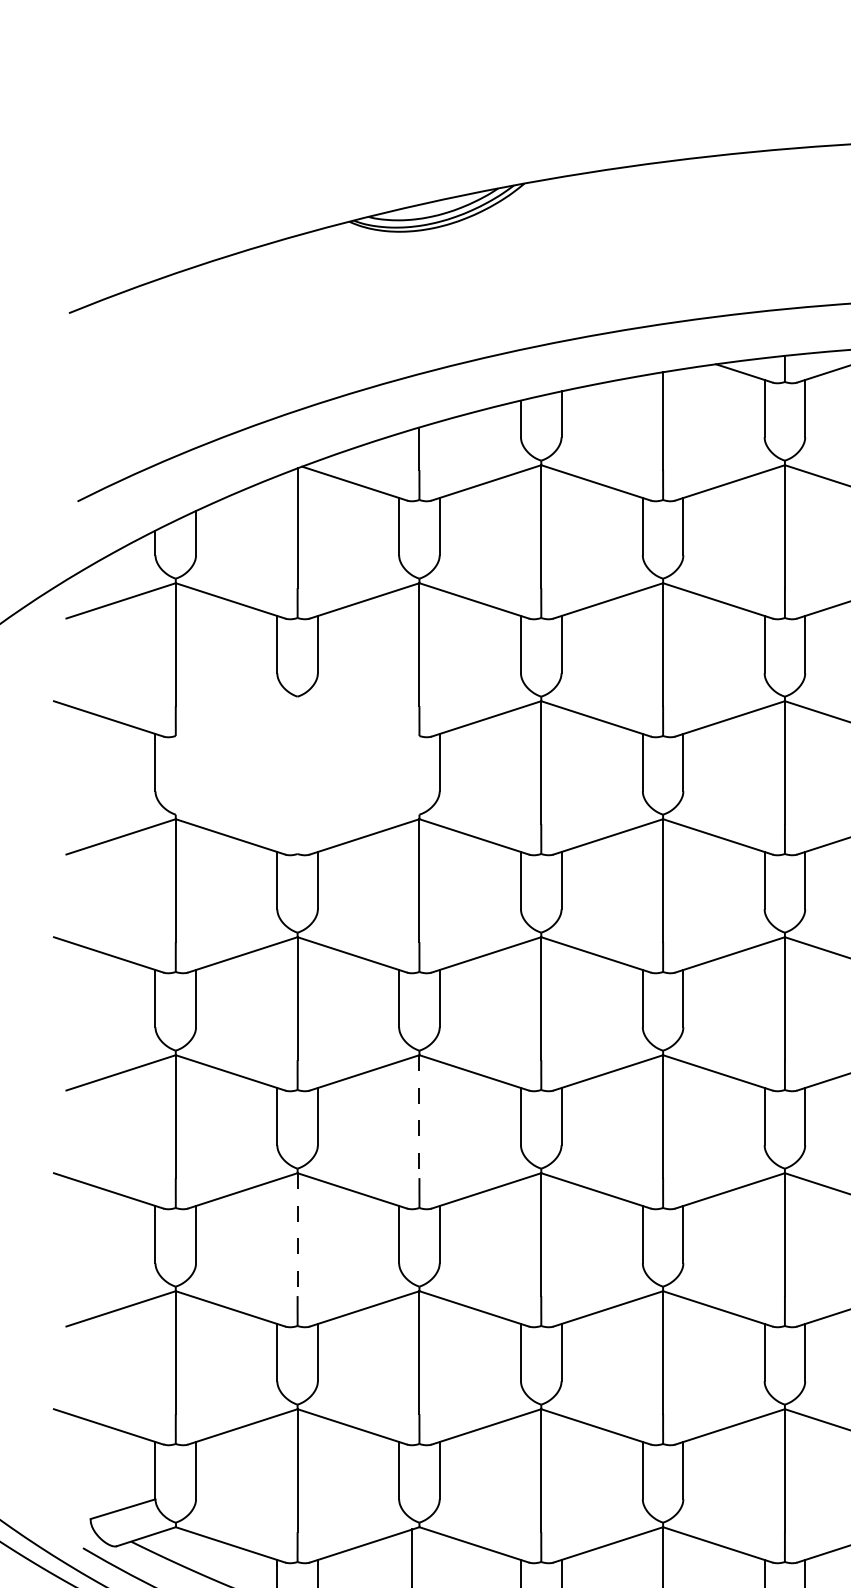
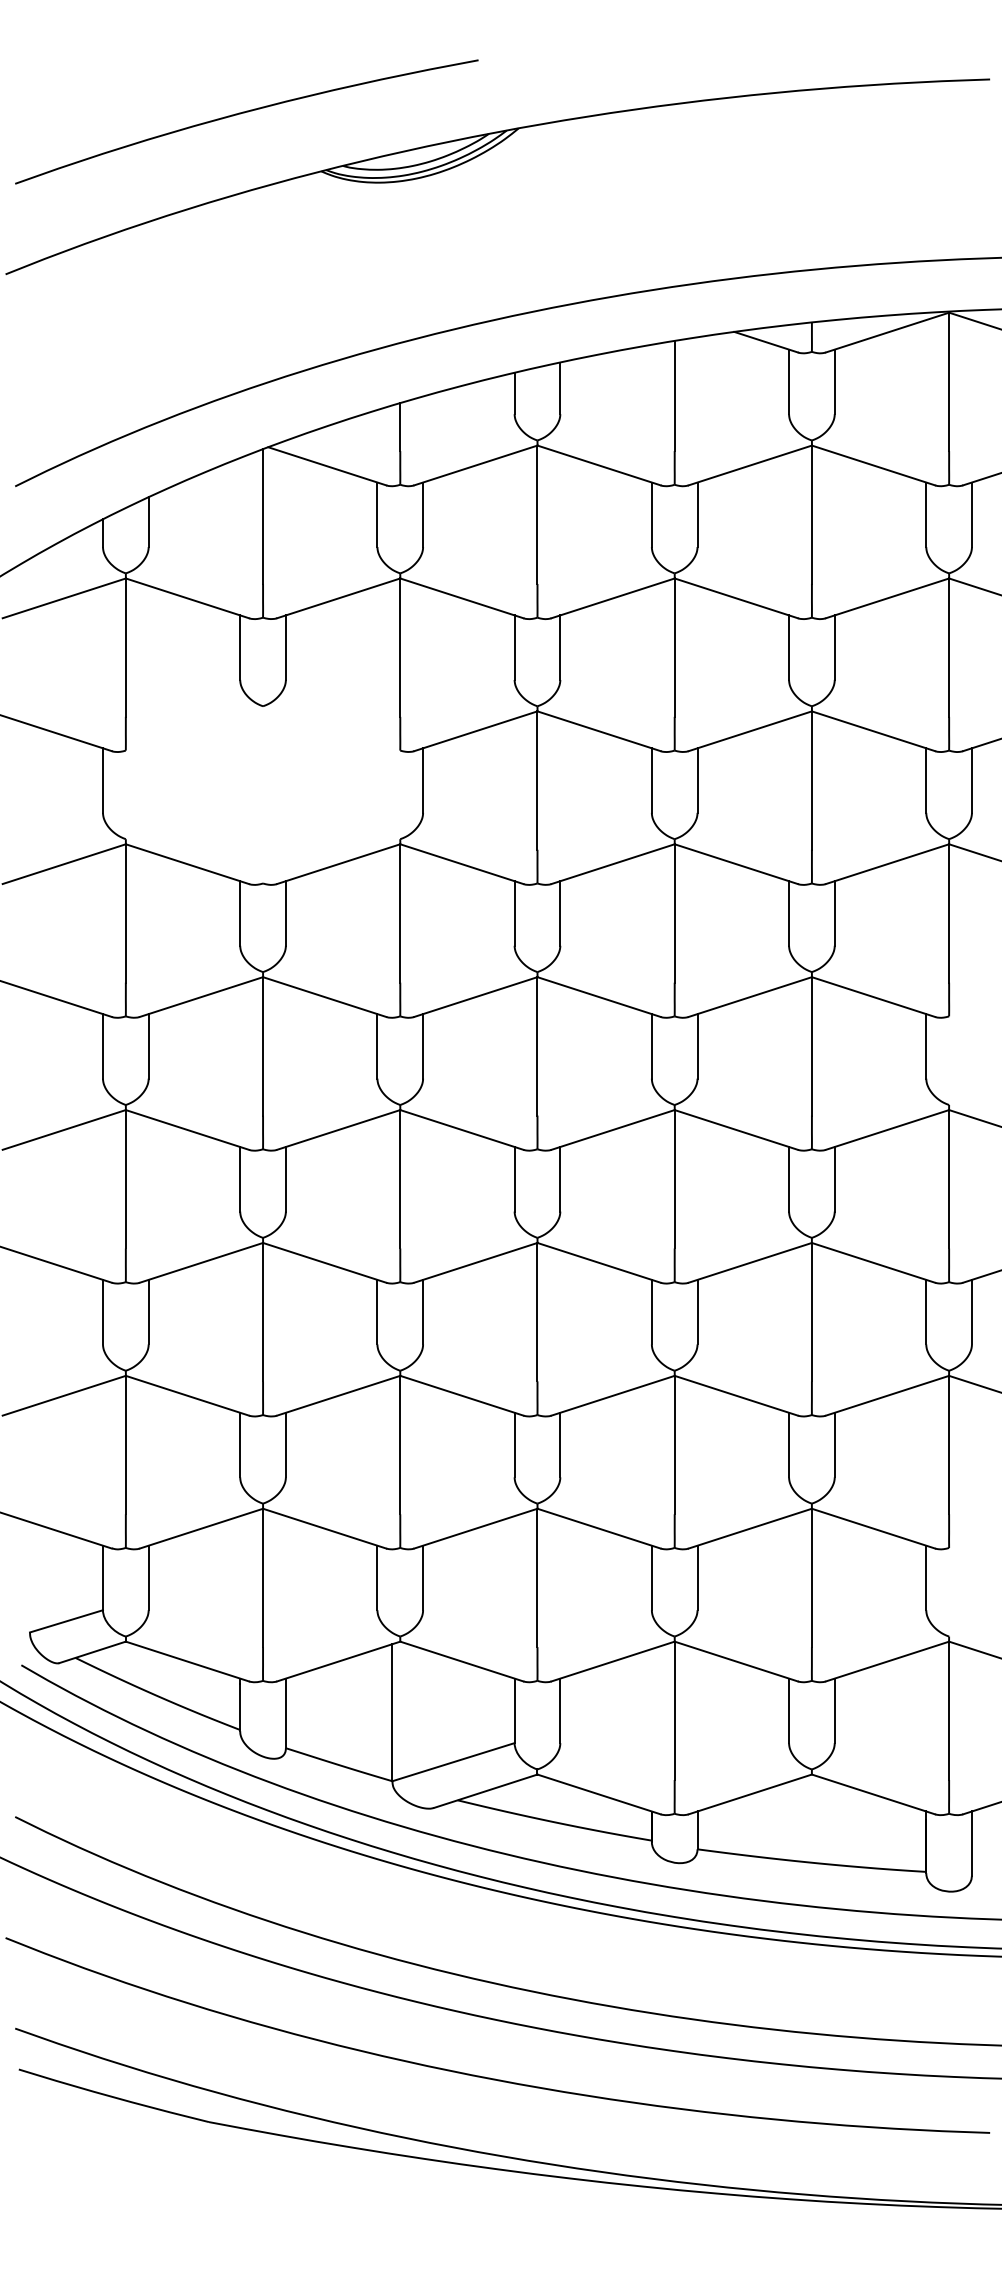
curve: (281, 170) -> (244, 113), added
line: (419, 1116) -> (400, 1179), dashed -> solid
line: (297, 1234) -> (263, 1312), dashed -> solid

